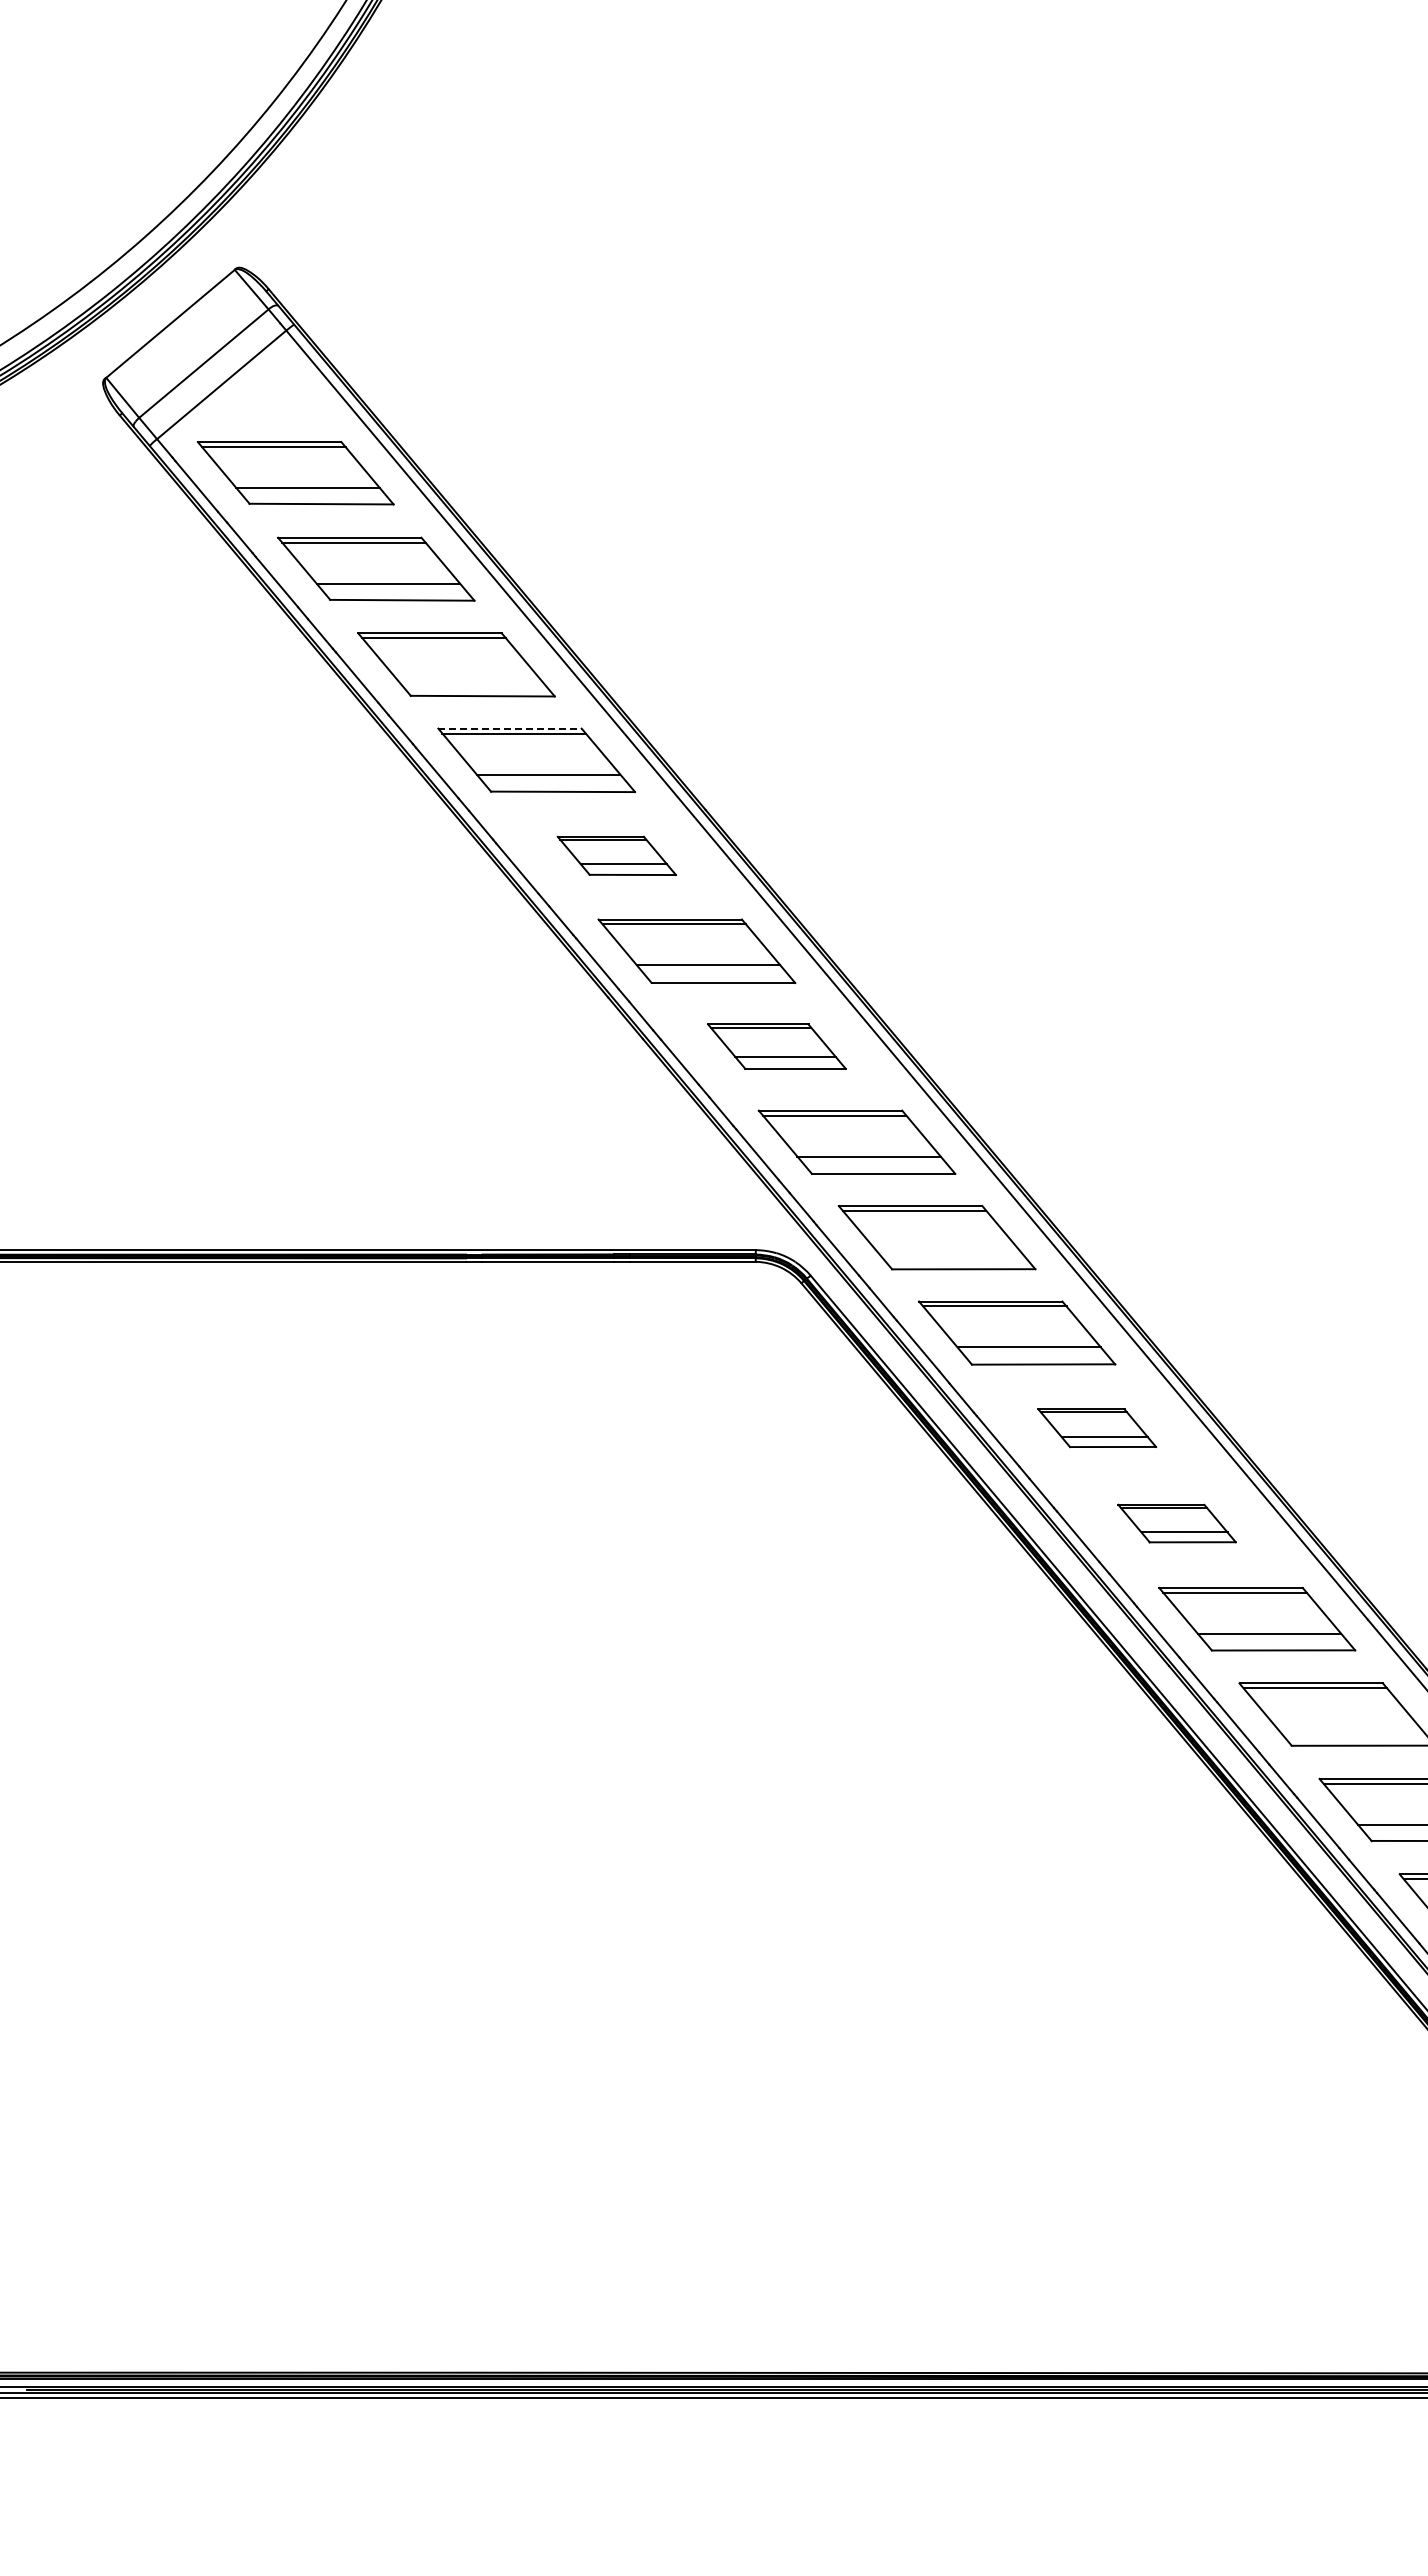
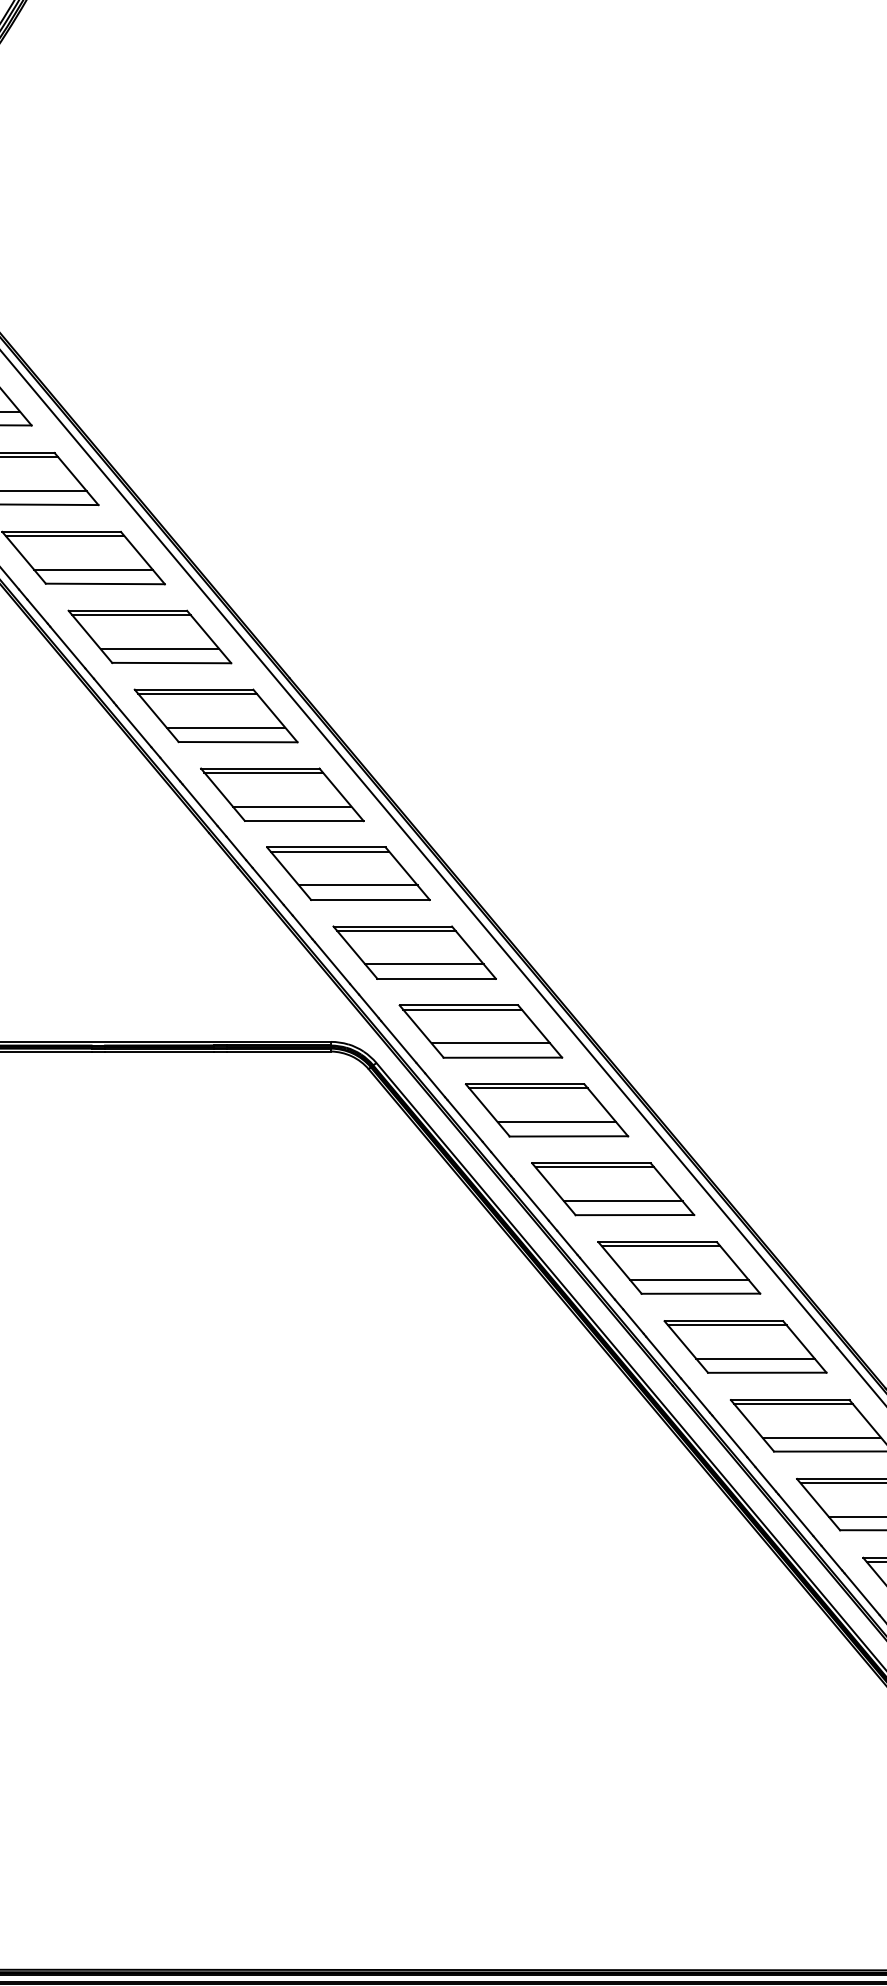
line: (468, 679) -> (93, 570), added
line: (510, 728) -> (128, 610), dashed -> solid
part: (616, 855) -> (215, 715), size x1.67
part: (776, 1046) -> (348, 873), size x1.43
line: (948, 1251) -> (490, 1043), added
part: (1097, 1427) -> (613, 1188), size x1.67
part: (1176, 1523) -> (678, 1267), size x1.67
line: (1349, 1729) -> (821, 1438), added

